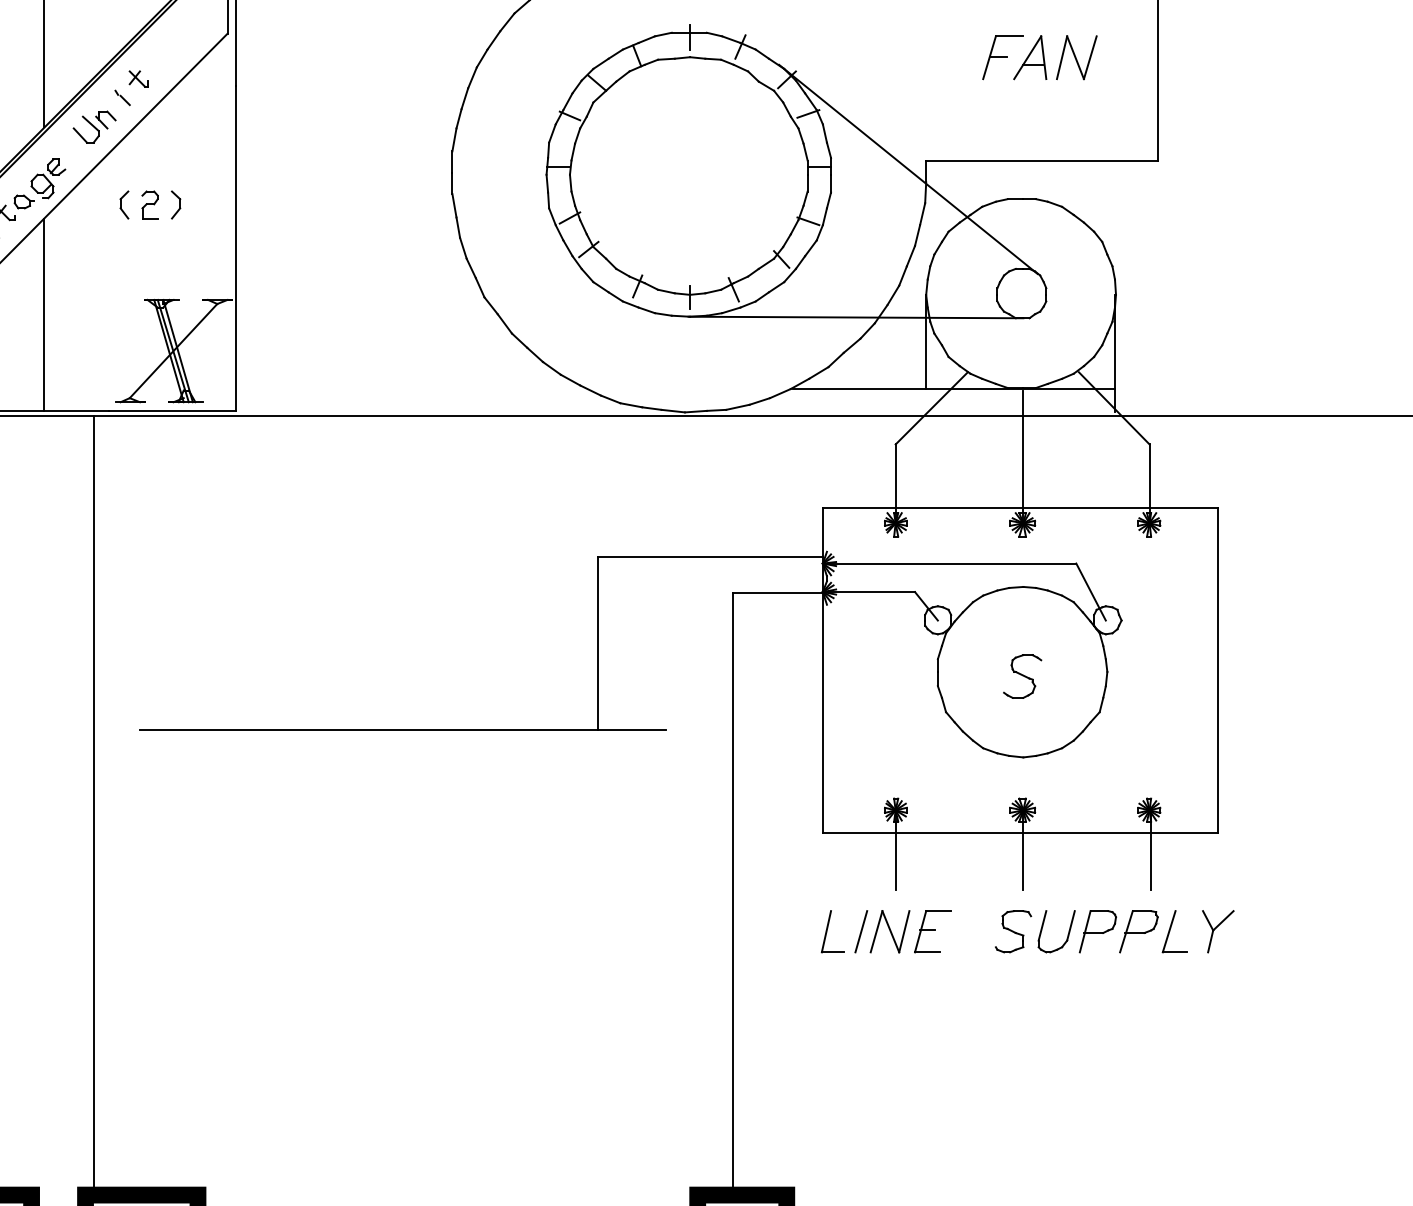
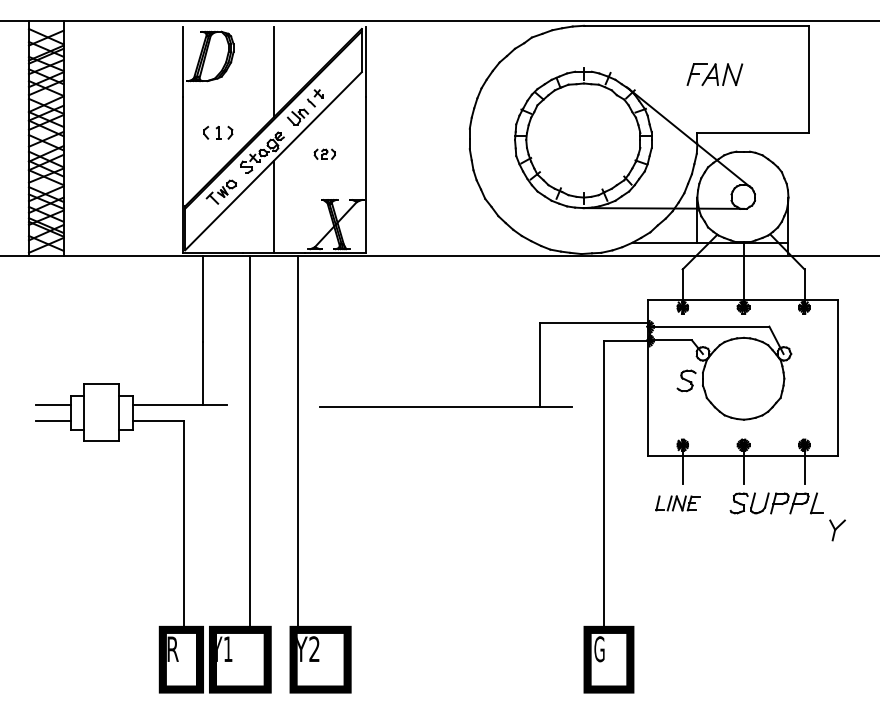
part: (1039, 57) -> (714, 74), moved
part: (149, 202) -> (324, 153), size x0.7
part: (1022, 675) -> (686, 380), moved
part: (884, 931) -> (677, 503), size x0.7
part: (1218, 931) -> (837, 530), moved

